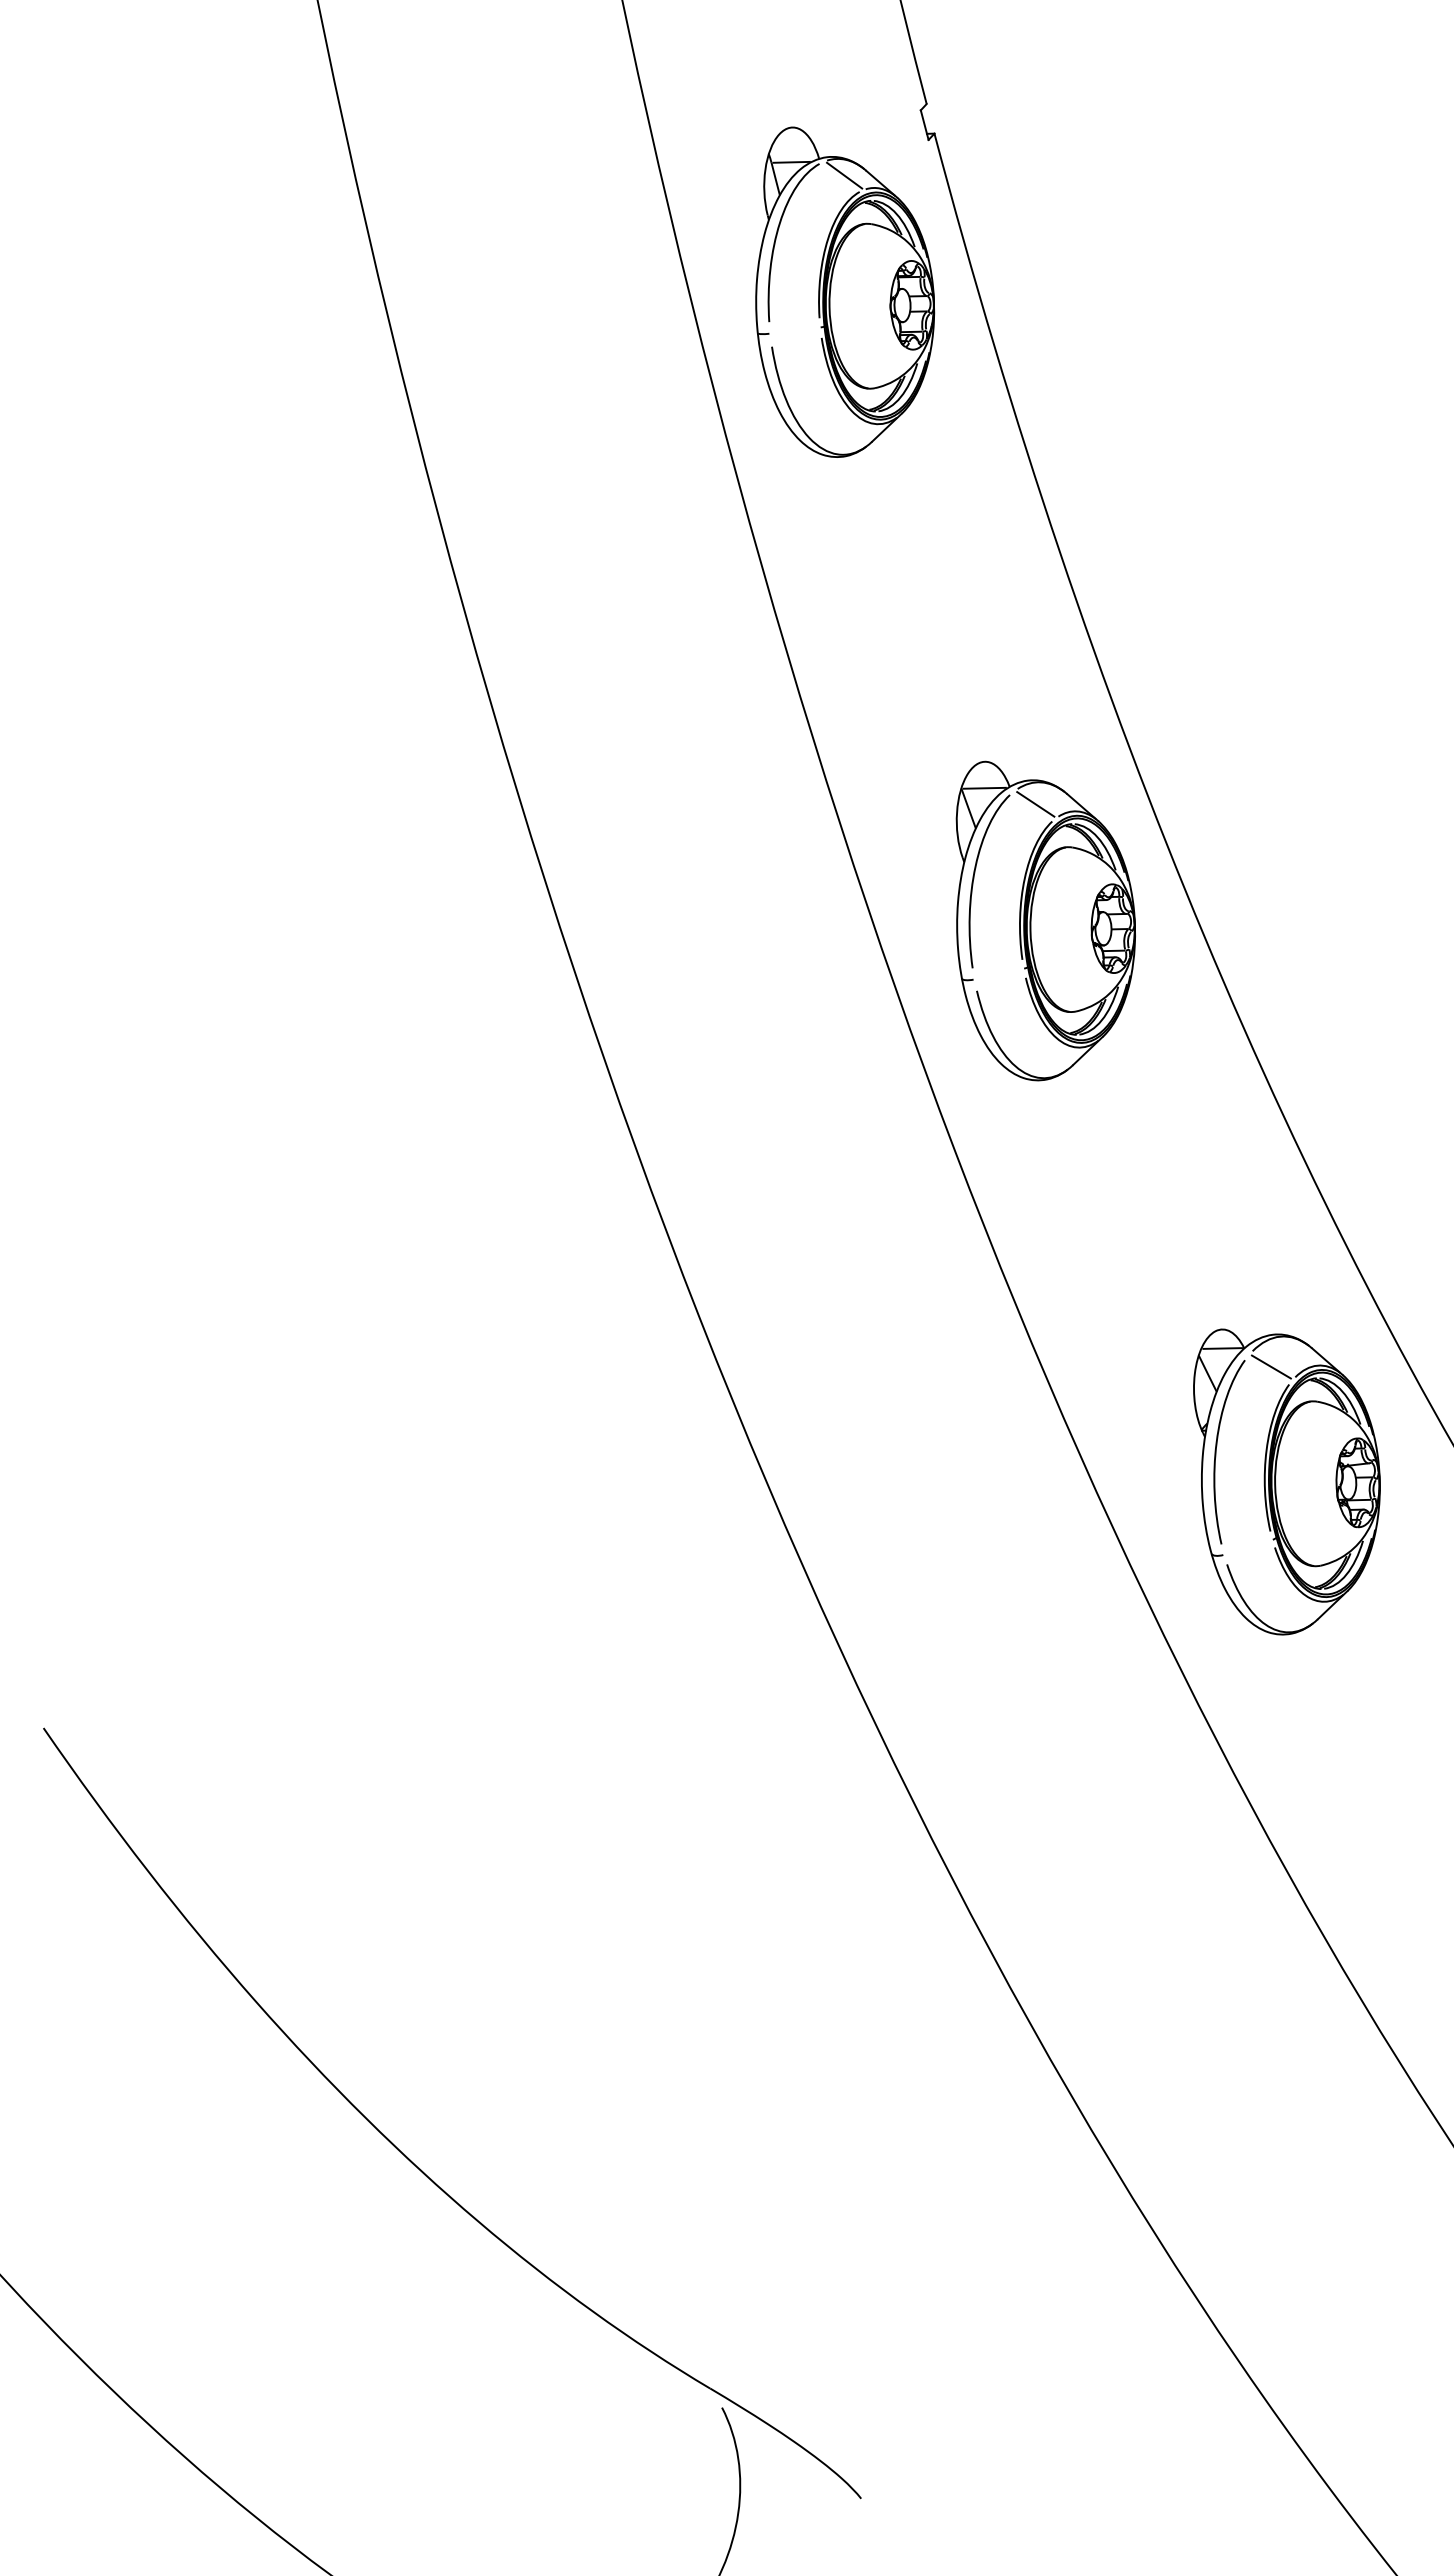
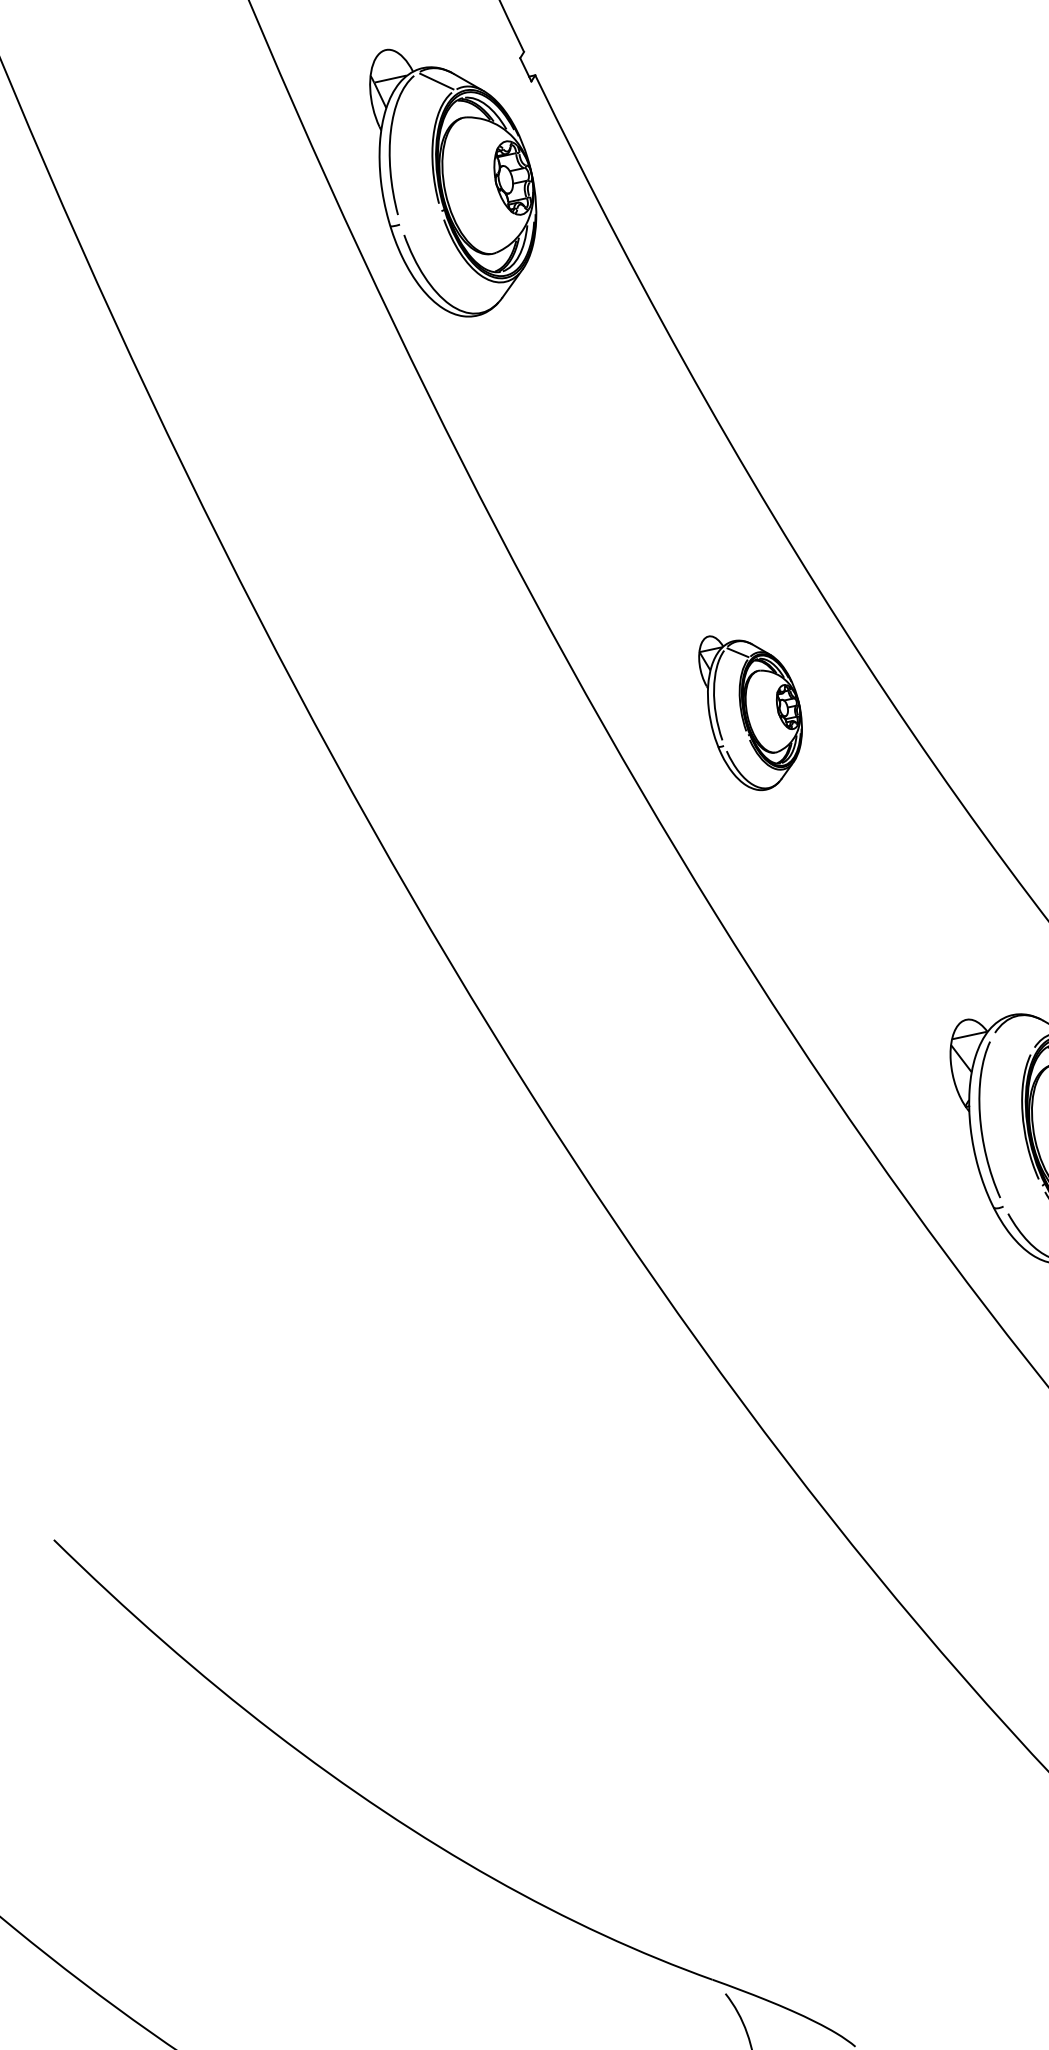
part: (845, 291) -> (456, 177), moved
part: (1045, 920) -> (754, 709), size x0.6
line: (1270, 1366) -> (1012, 1042), removed

